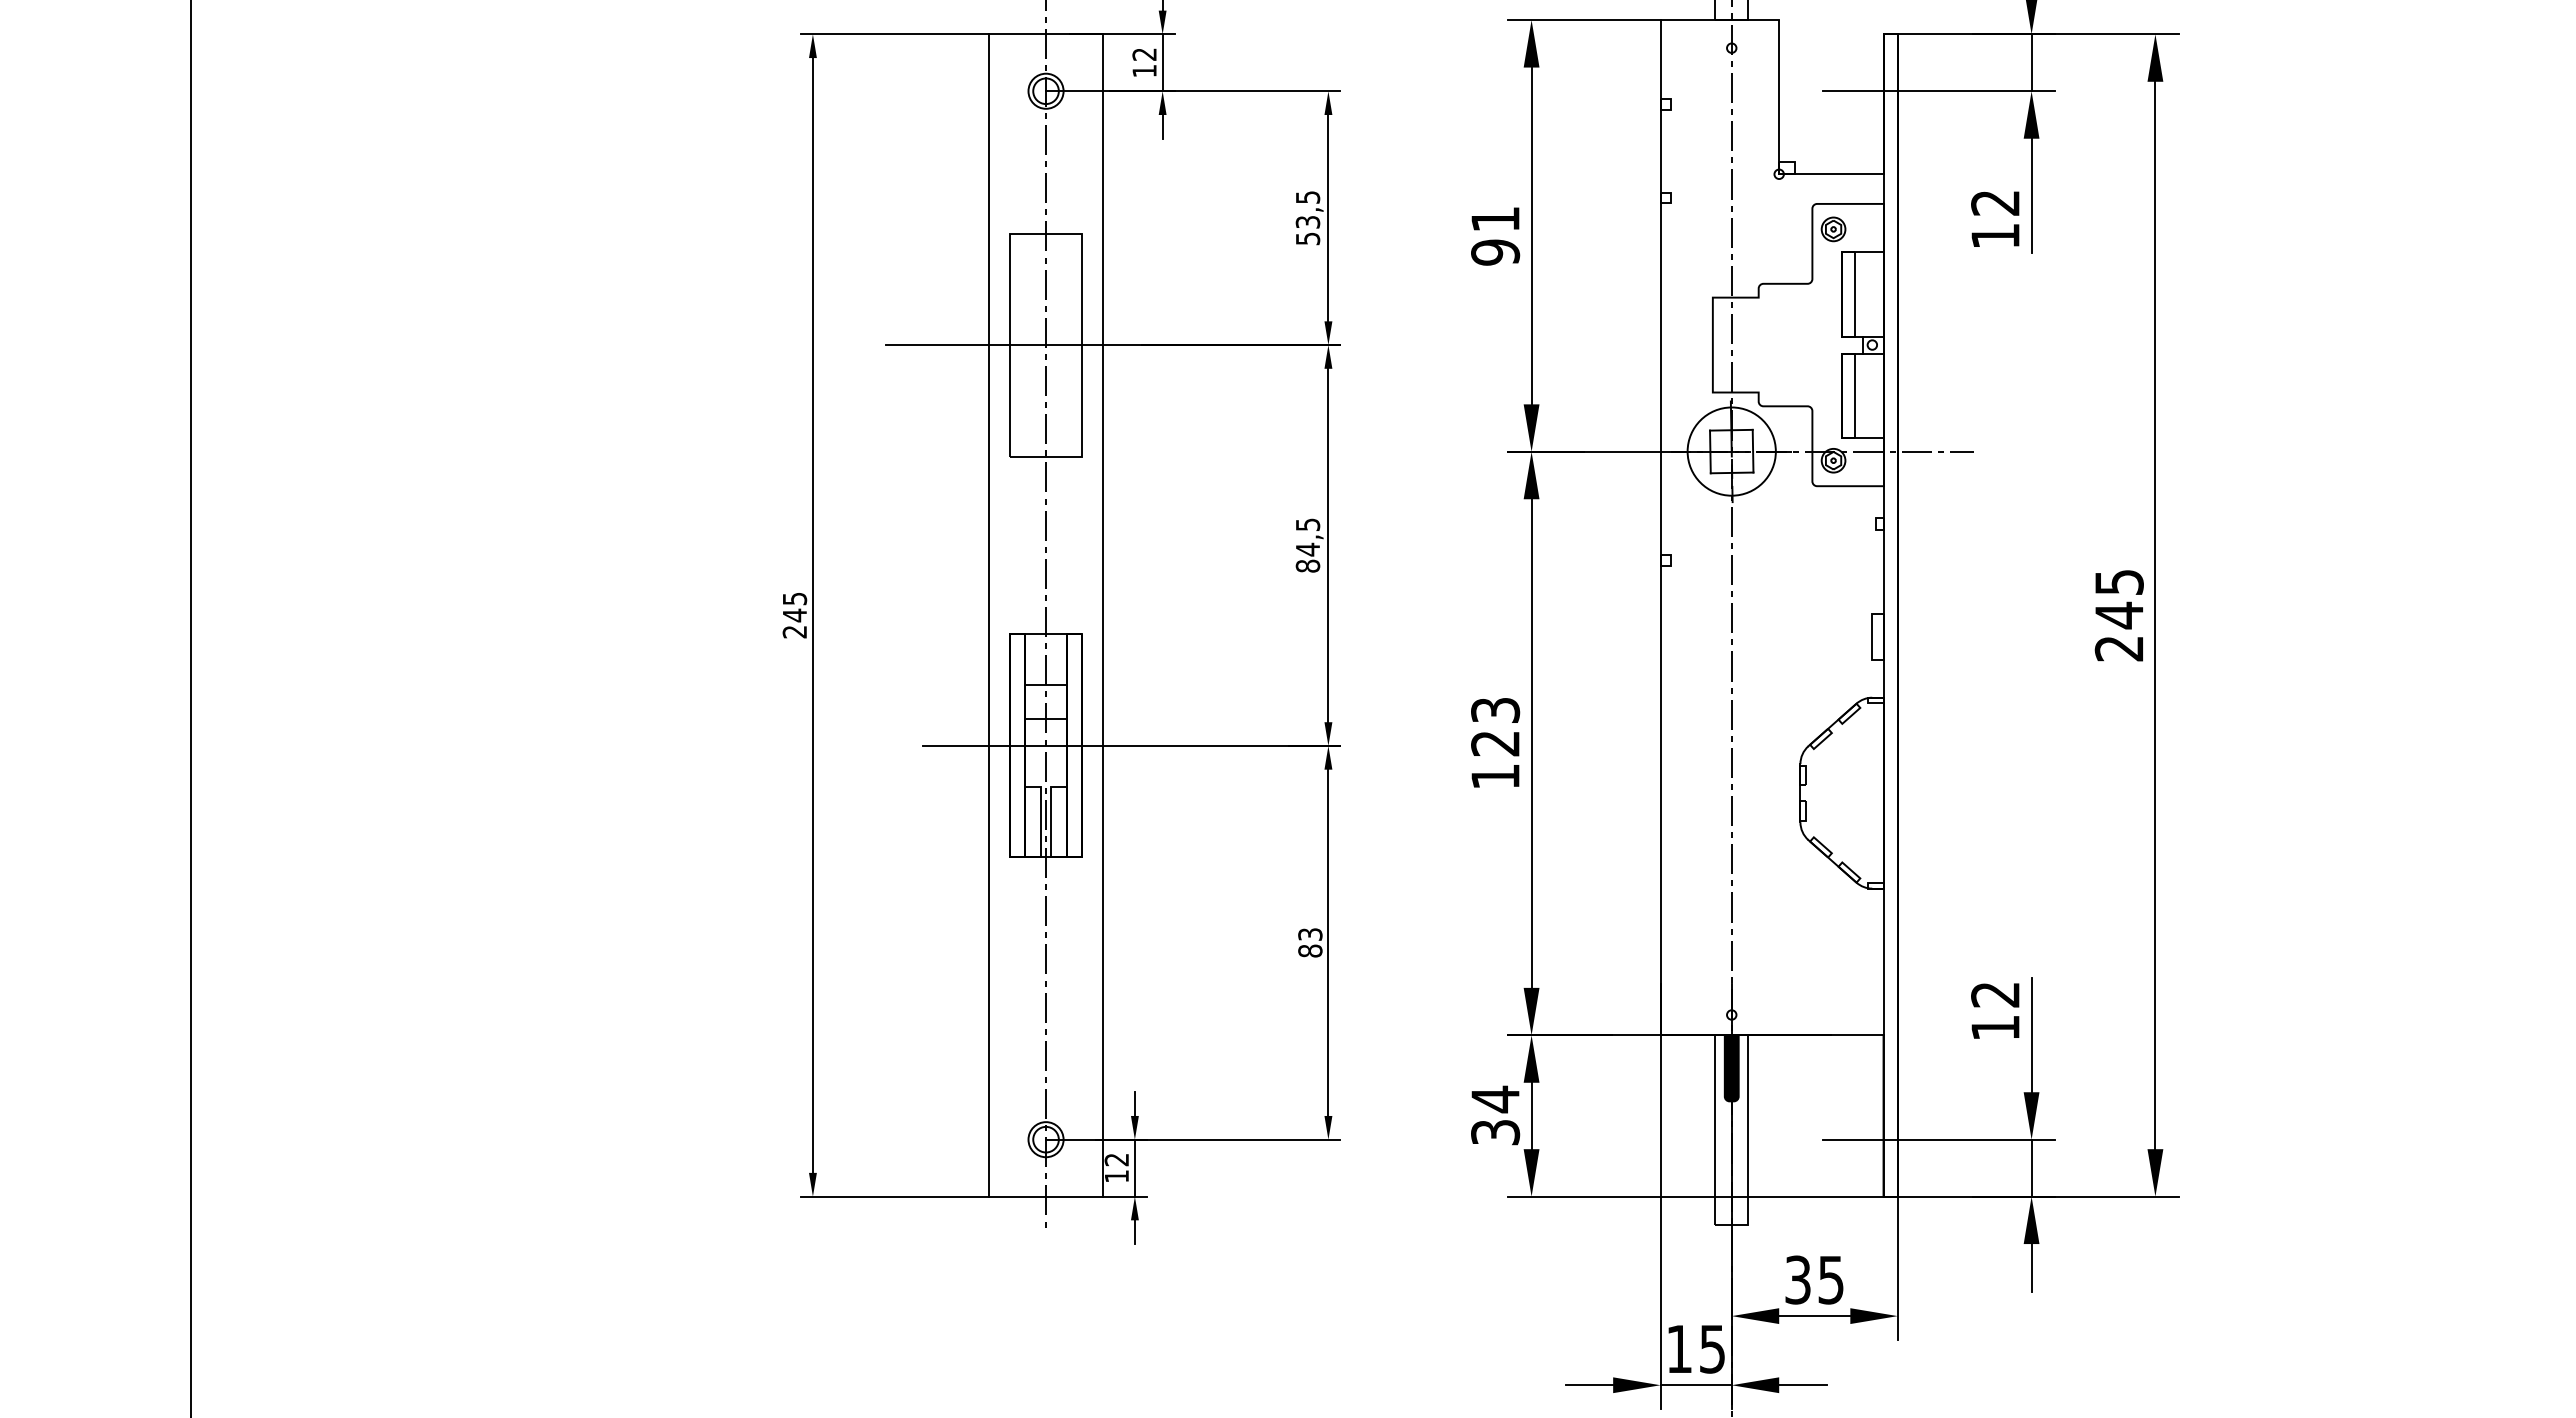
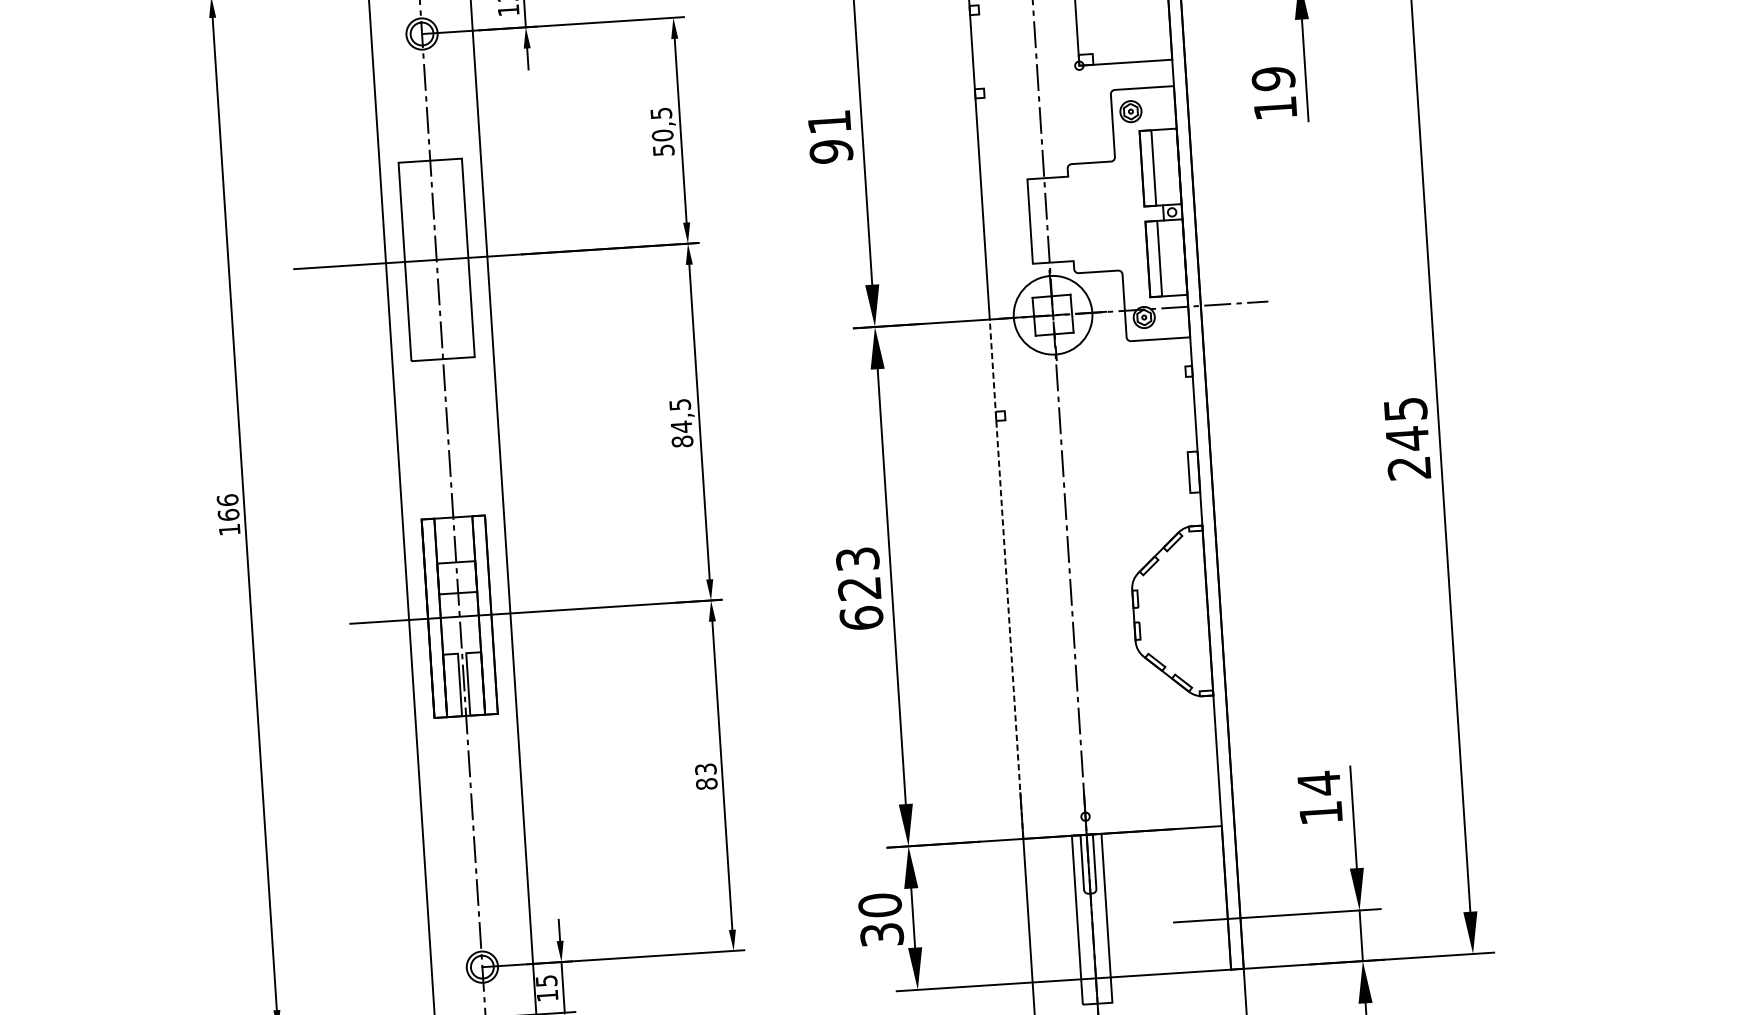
text: (1995, 203) -> (1273, 79), 12 -> 19
text: (1307, 221) -> (662, 134), 53,5 -> 50,5
text: (794, 615) -> (228, 515), 245 -> 166
line: (1660, 743) -> (1006, 579), solid -> dashed
text: (1495, 776) -> (861, 618), 123 -> 623
text: (1995, 994) -> (1319, 783), 12 -> 14
fill: (1731, 1068) -> (1088, 864), removed
text: (1495, 1099) -> (880, 905), 34 -> 30
text: (1116, 1159) -> (546, 980), 12 -> 15

